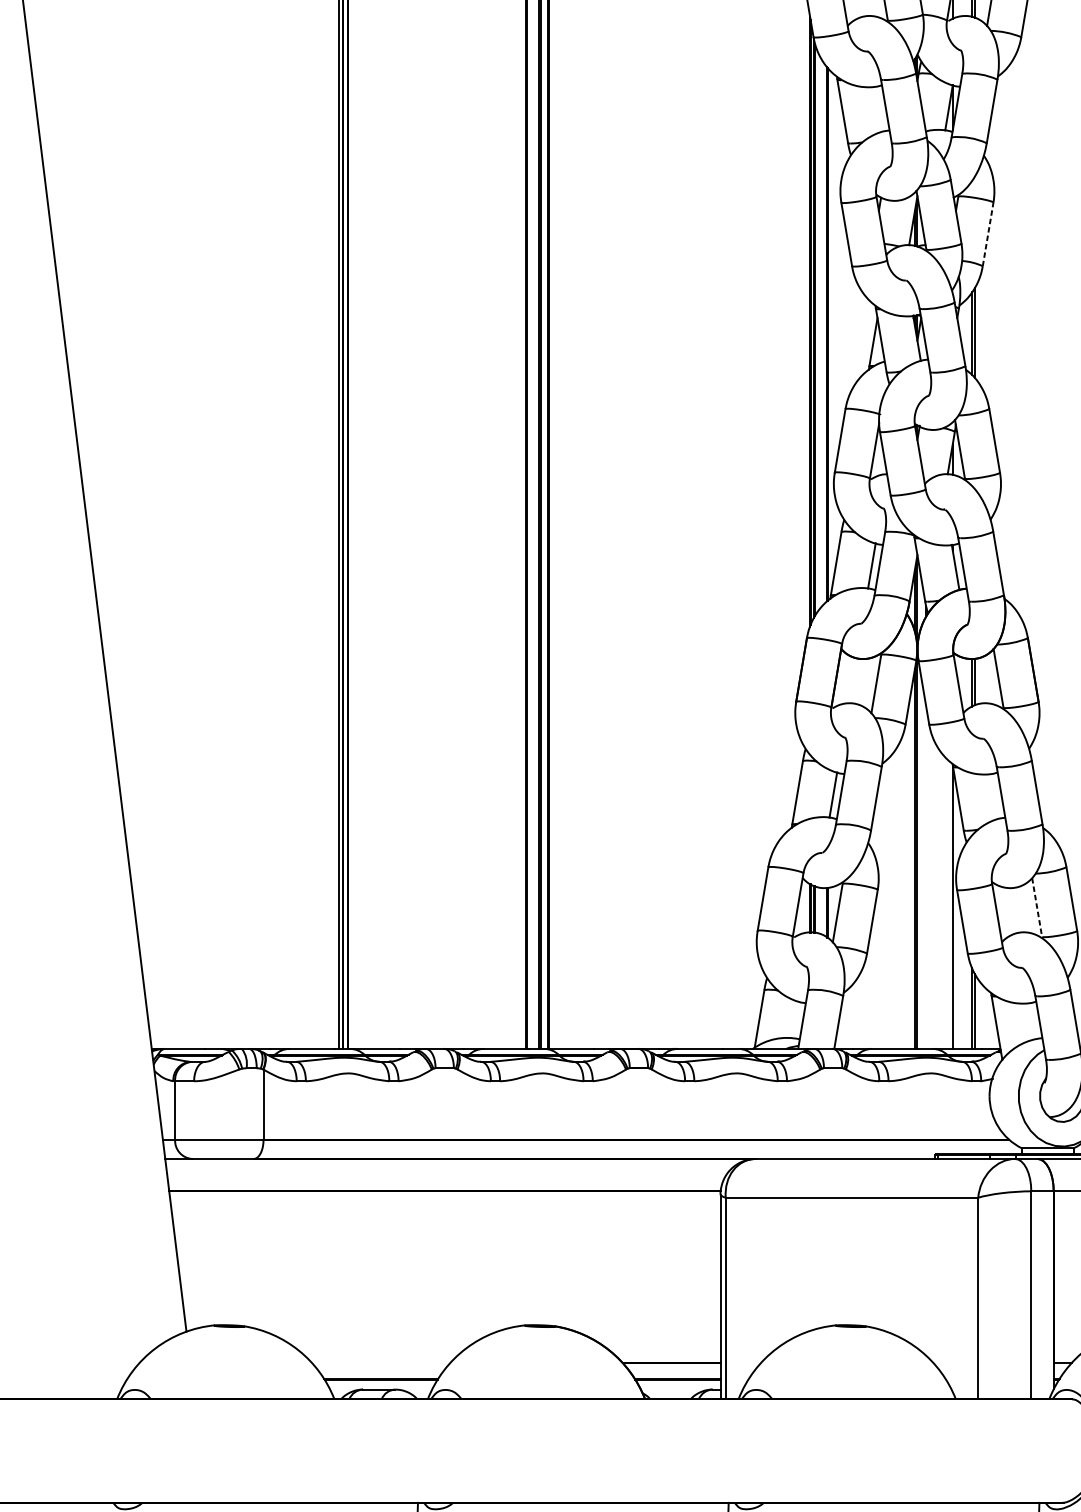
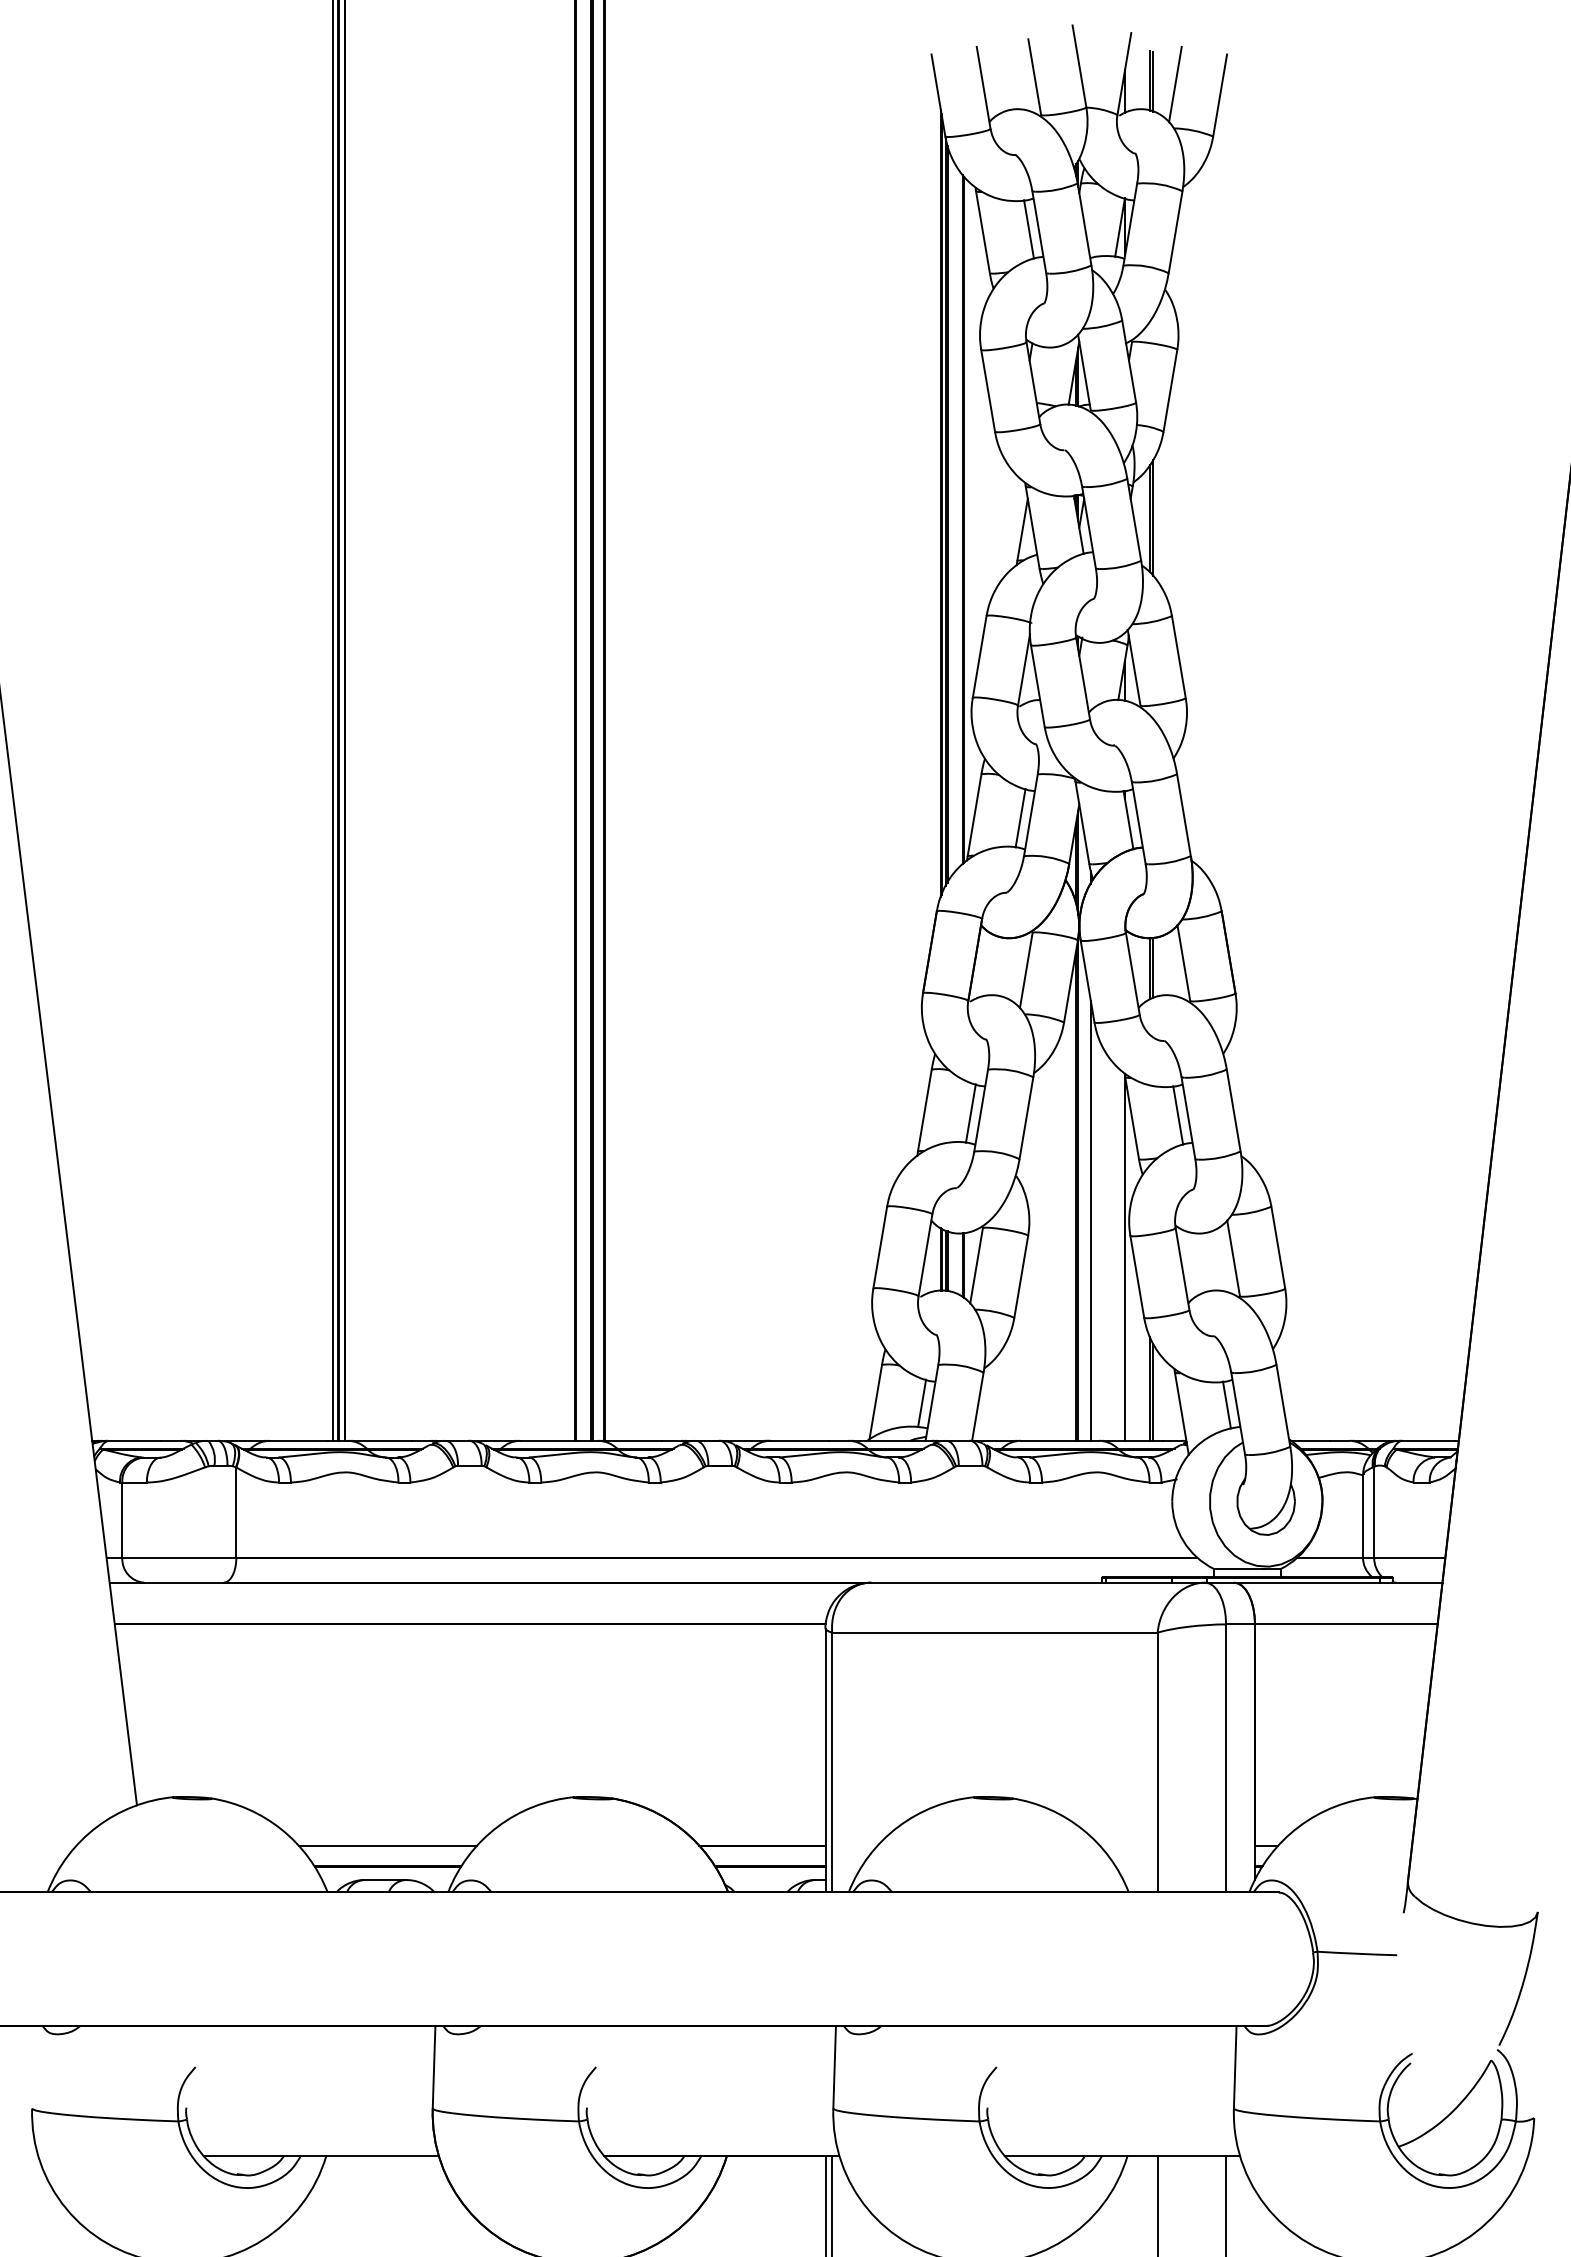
line: (878, 109) -> (1028, 229), added
line: (988, 234) -> (1170, 390), dashed -> solid
line: (994, 796) -> (1178, 1115), added
line: (926, 878) -> (1090, 1220), added
line: (1037, 907) -> (1233, 1258), dashed -> solid
line: (795, 1019) -> (922, 1402), added
line: (1031, 1020) -> (1226, 1404), added
line: (380, 1362) -> (387, 1845), added

